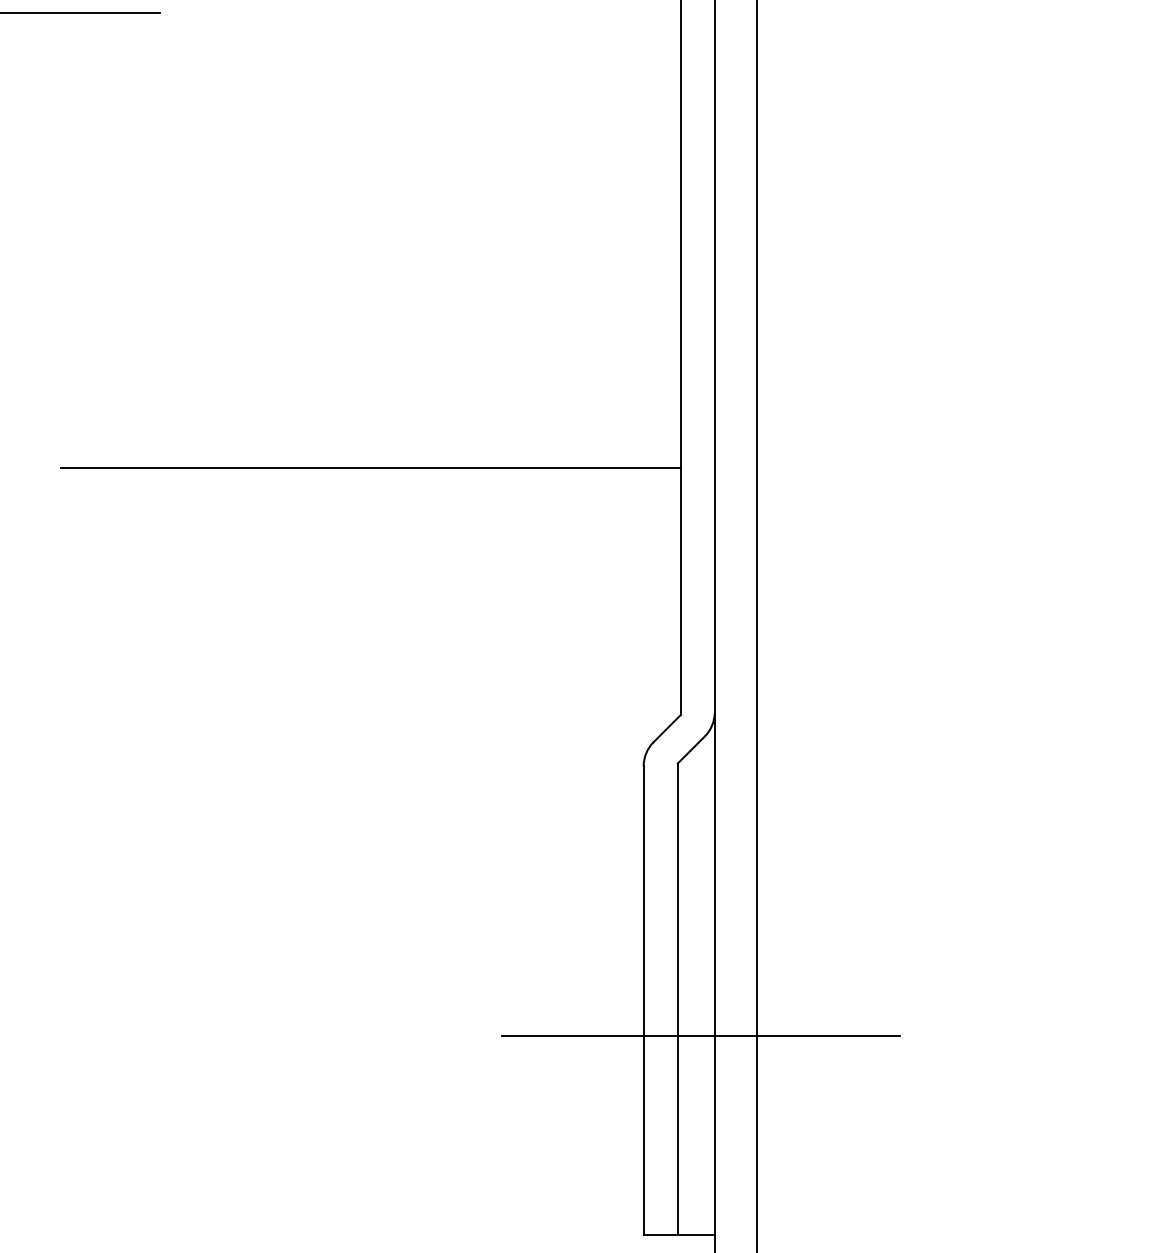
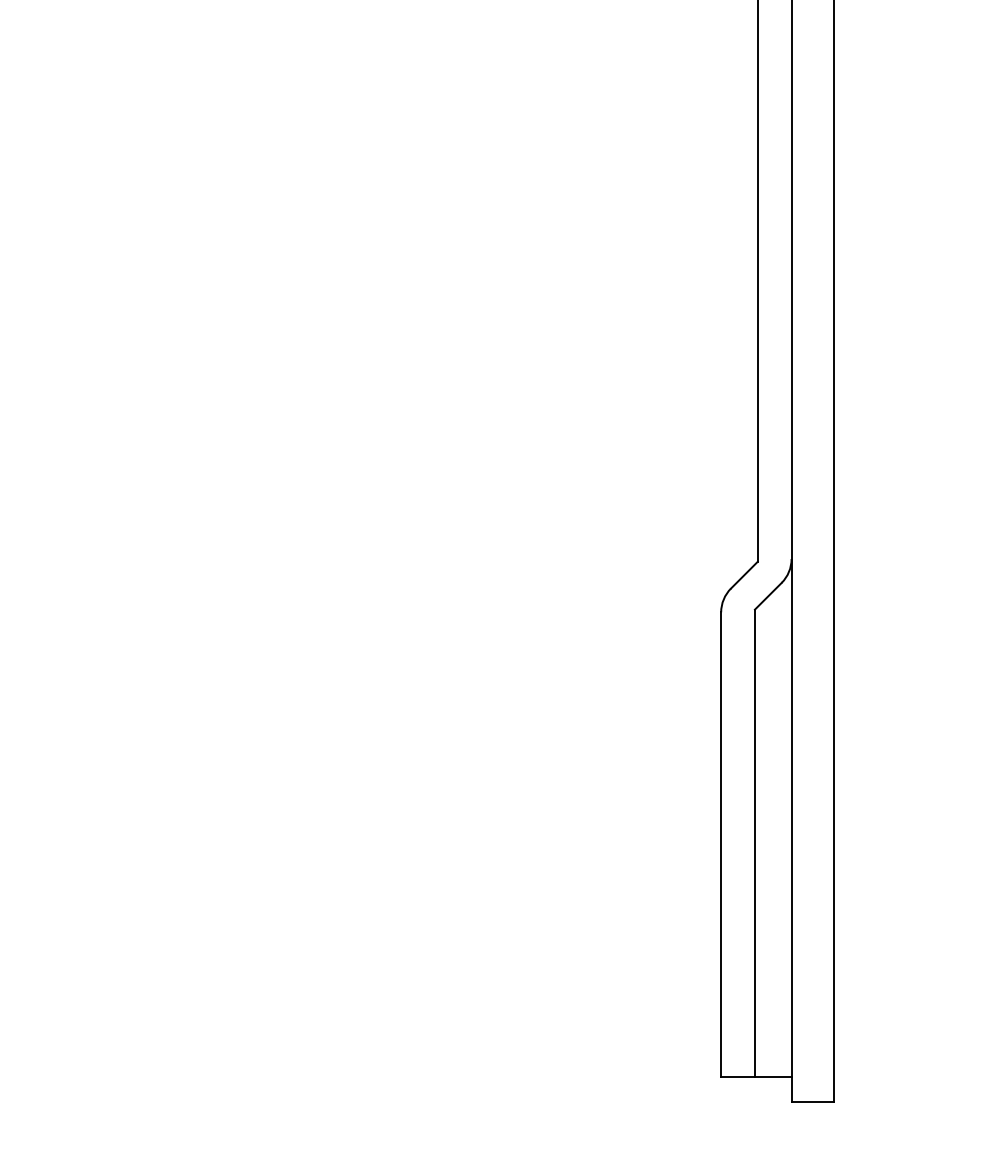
line: (370, 467) -> (450, 316), removed
line: (700, 1036) -> (777, 880), removed

